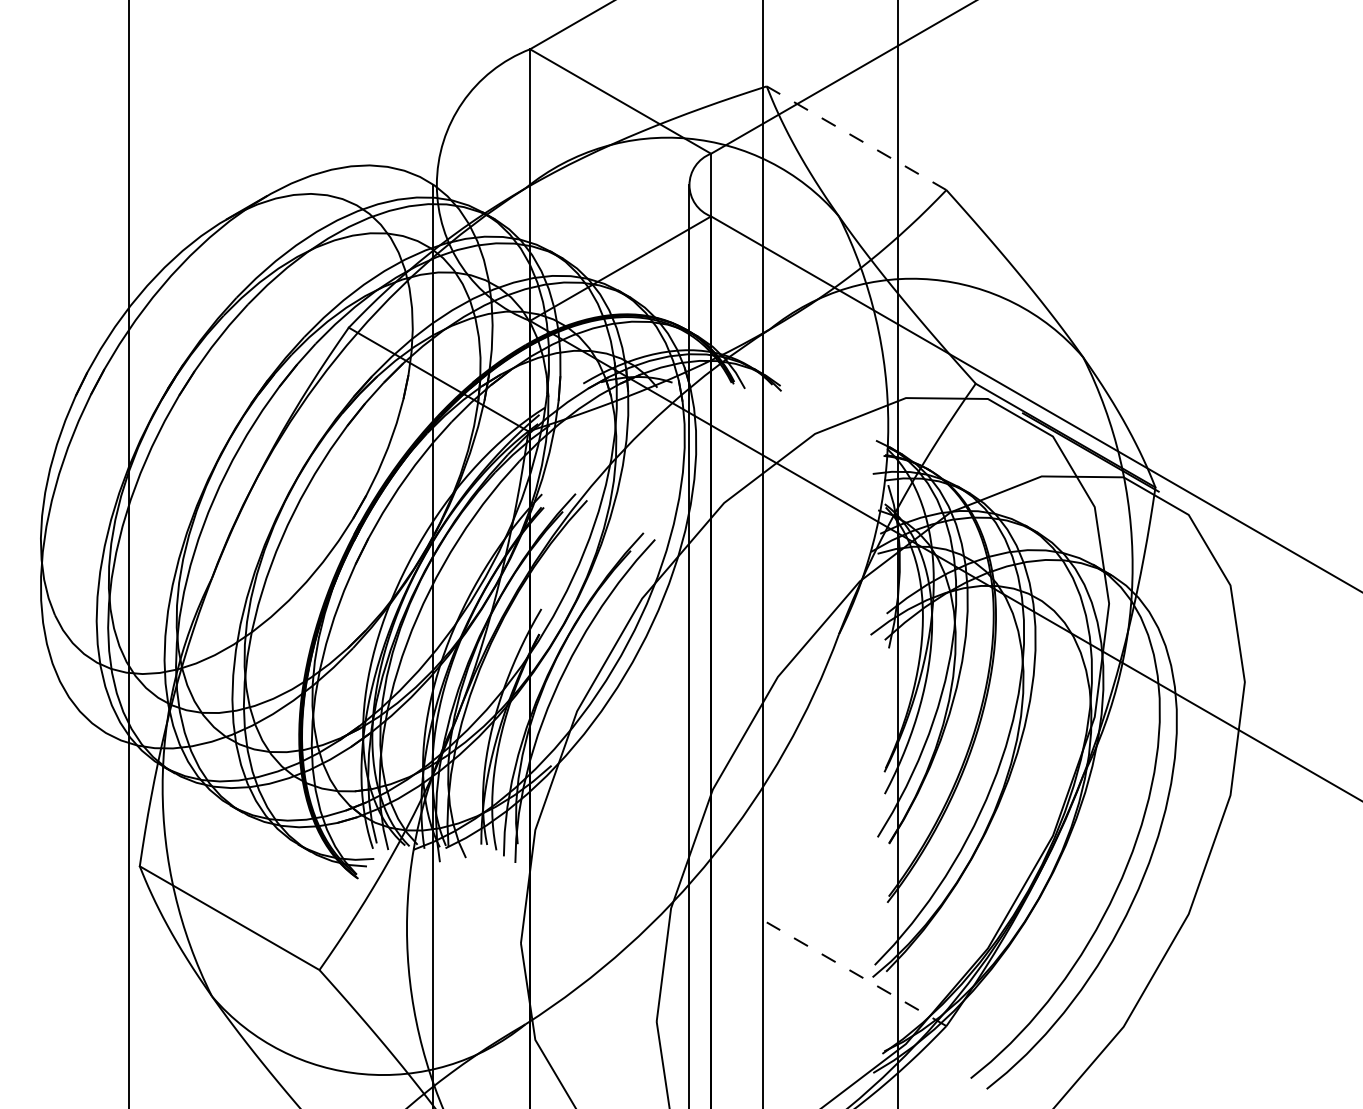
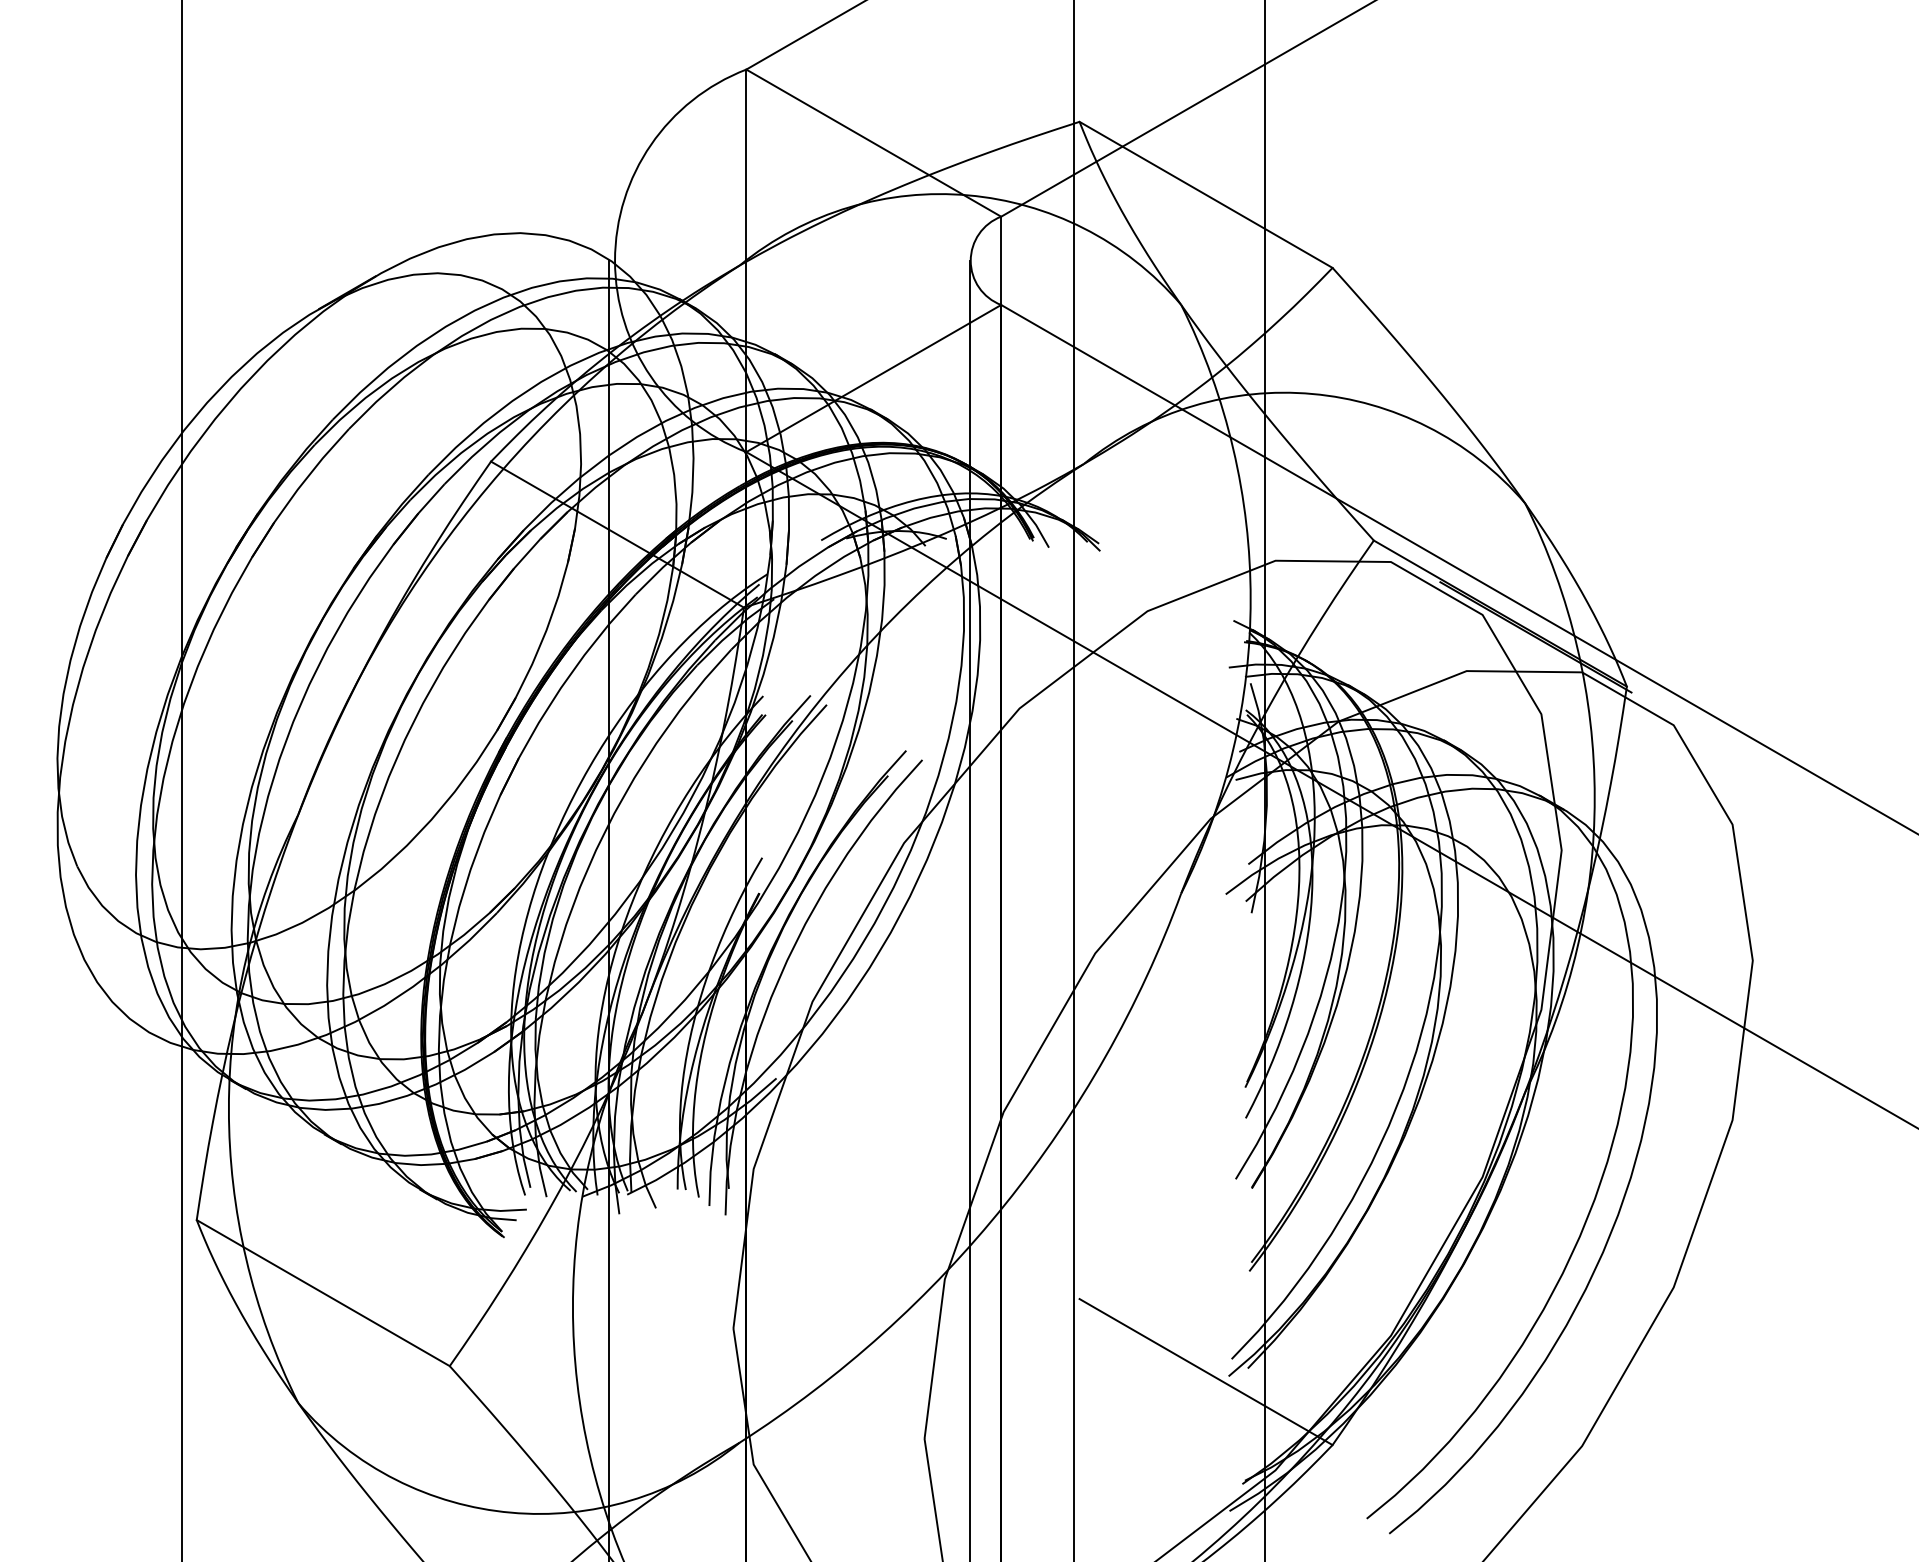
line: (856, 138) -> (1205, 195), dashed -> solid
line: (856, 974) -> (1205, 1372), dashed -> solid

